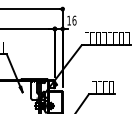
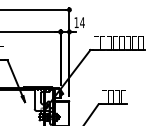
text: (74, 20) -> (82, 22), 16 -> 14

